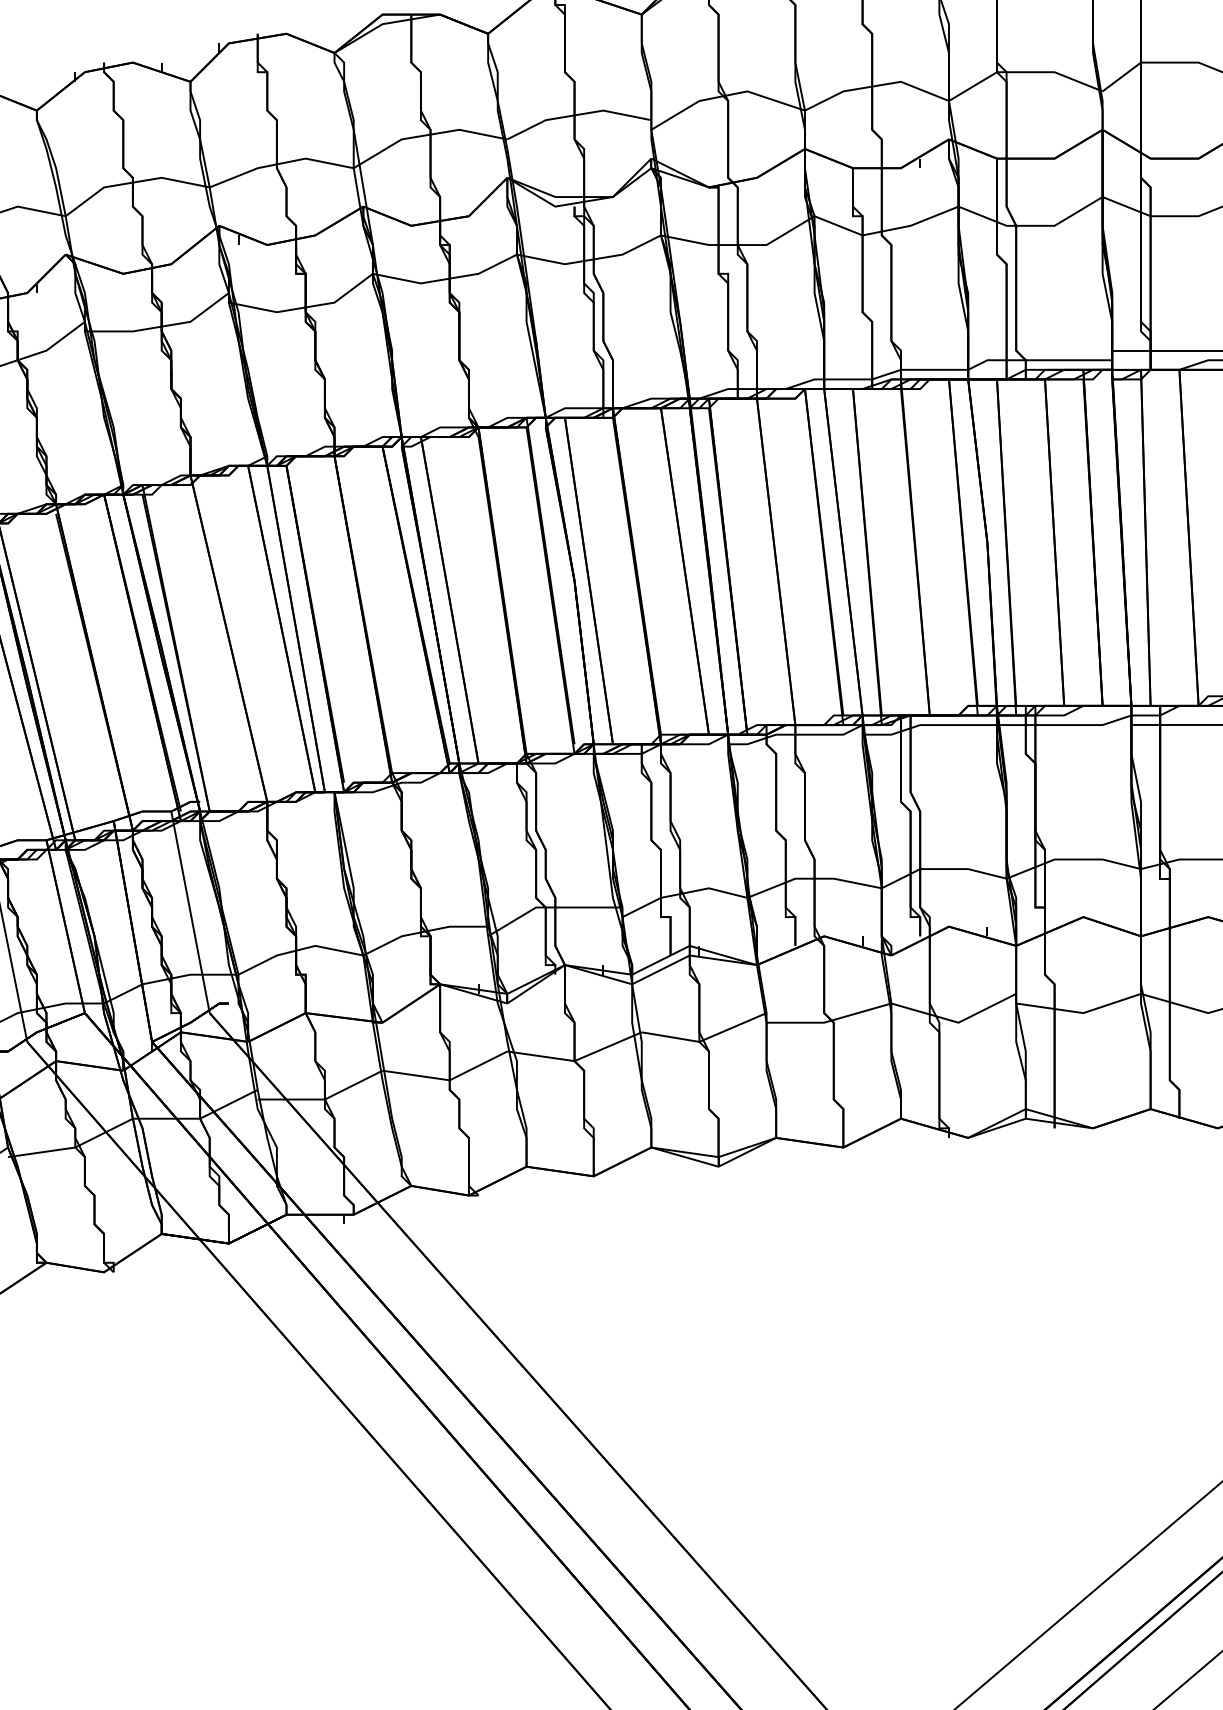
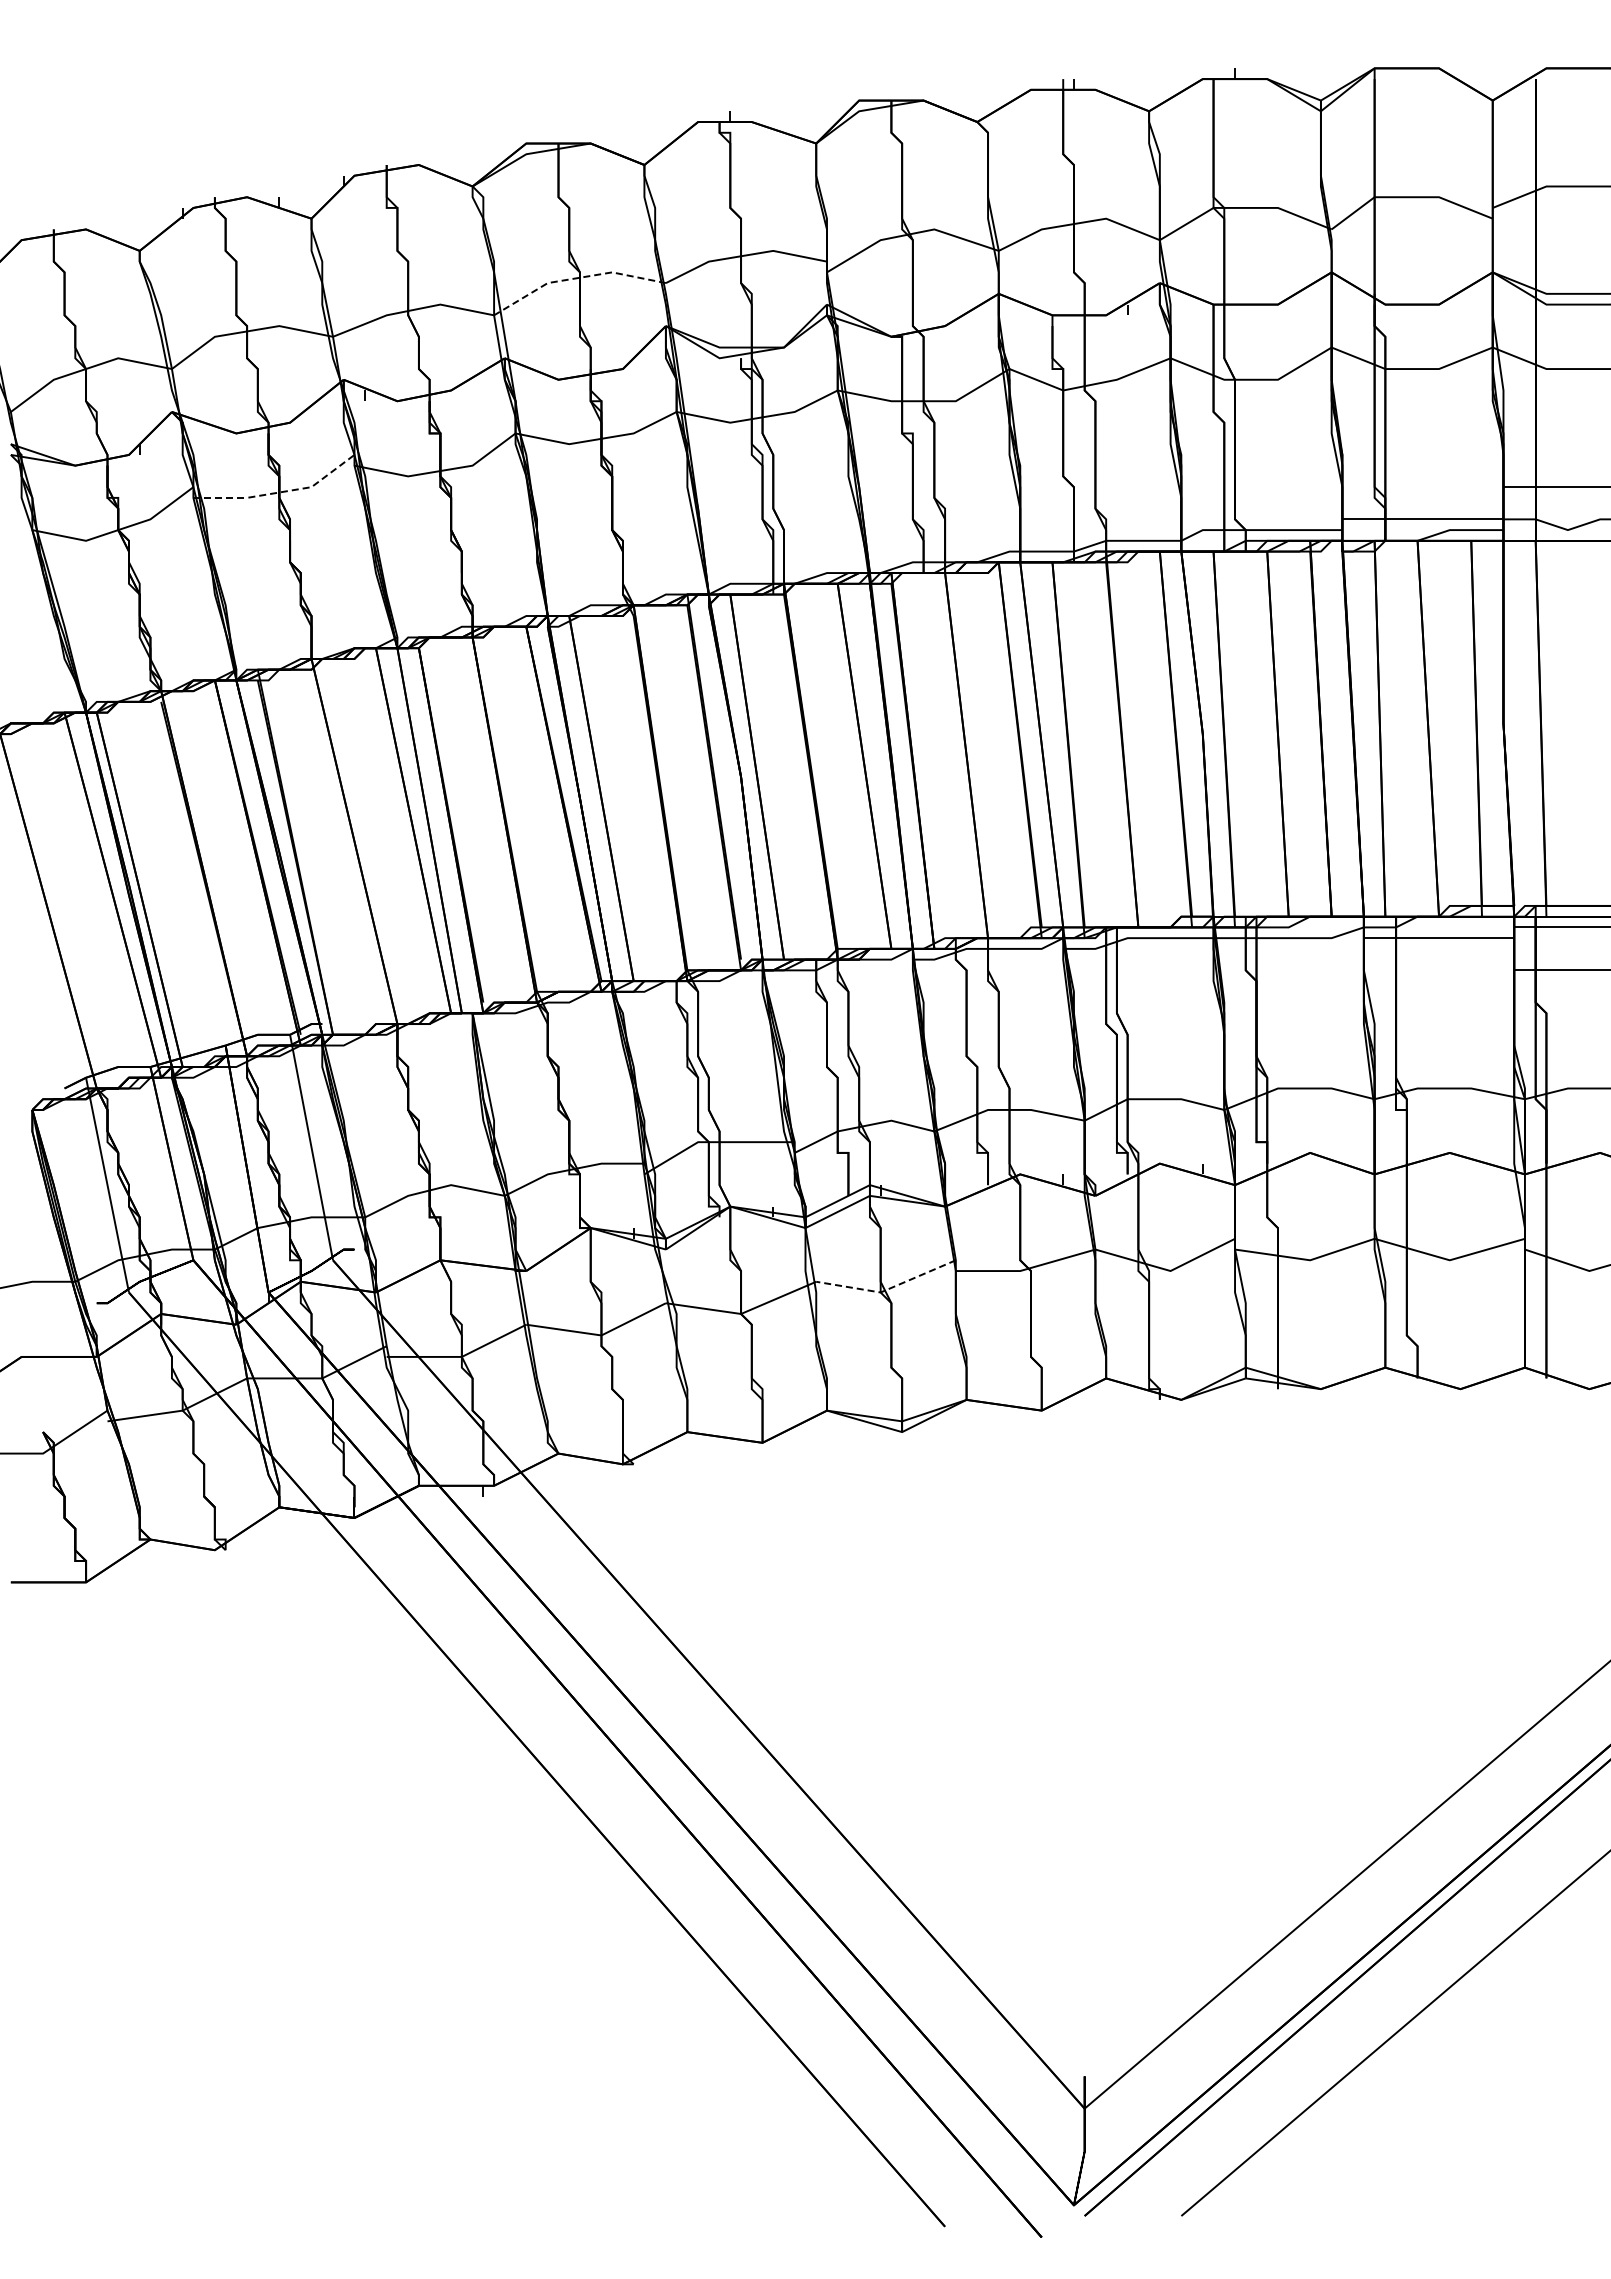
line: (427, 135) -> (576, 278), solid -> dashed
line: (161, 326) -> (279, 492), solid -> dashed
line: (705, 1039) -> (887, 1289), solid -> dashed

